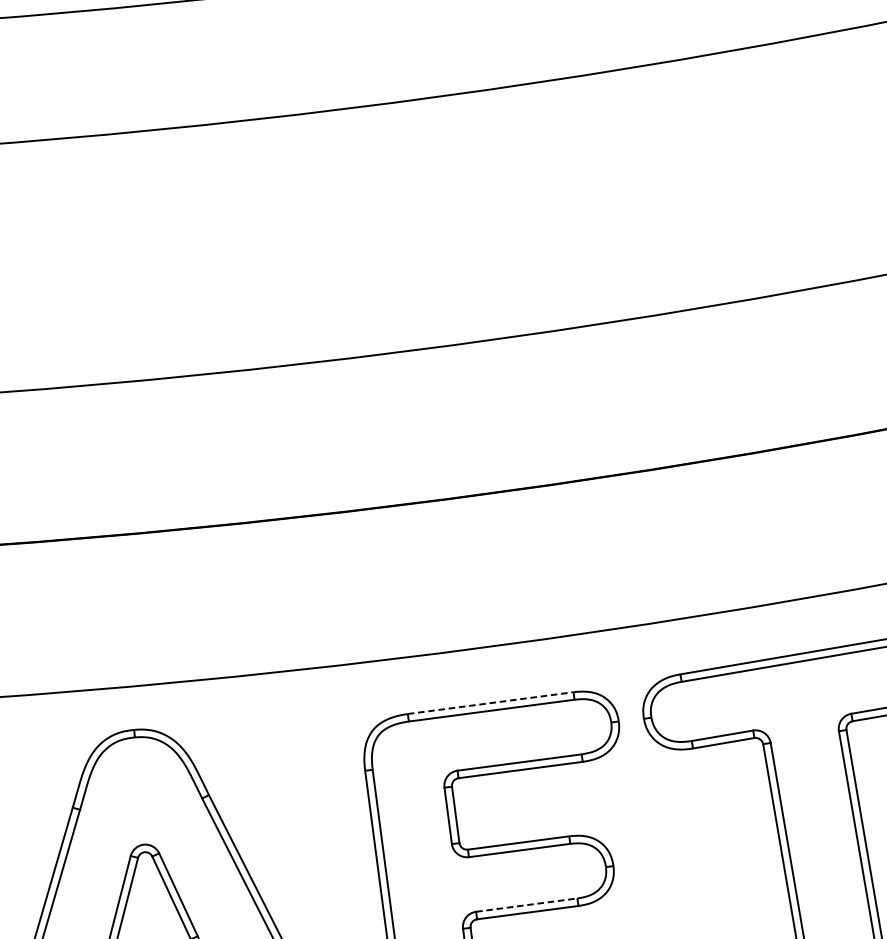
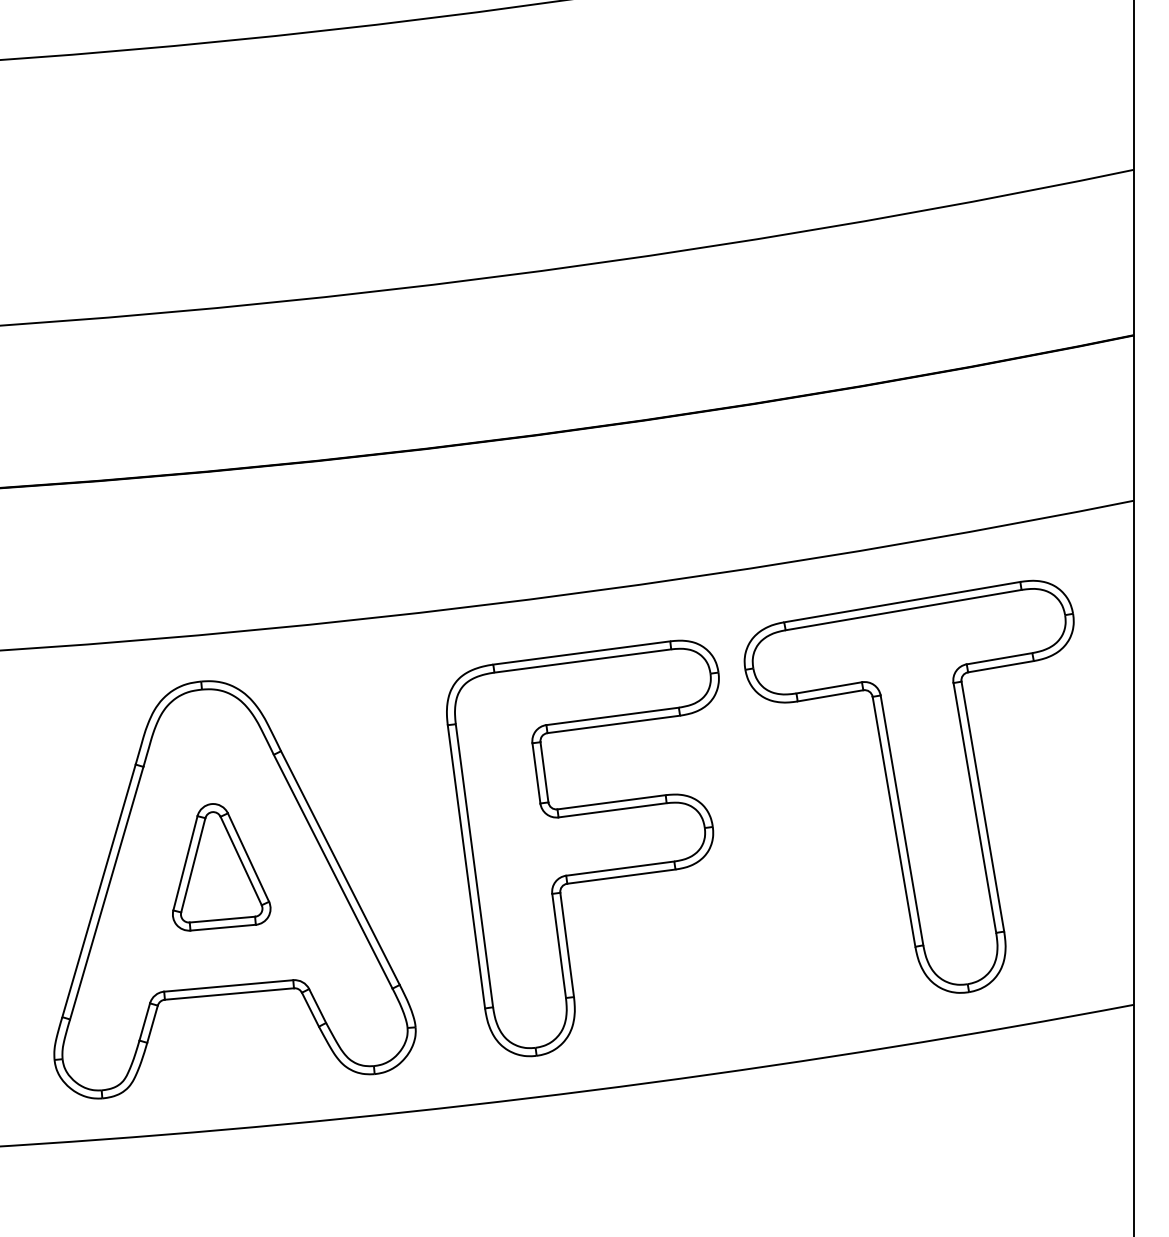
line: (491, 702) -> (582, 652), dashed -> solid
line: (526, 905) -> (620, 868), dashed -> solid

